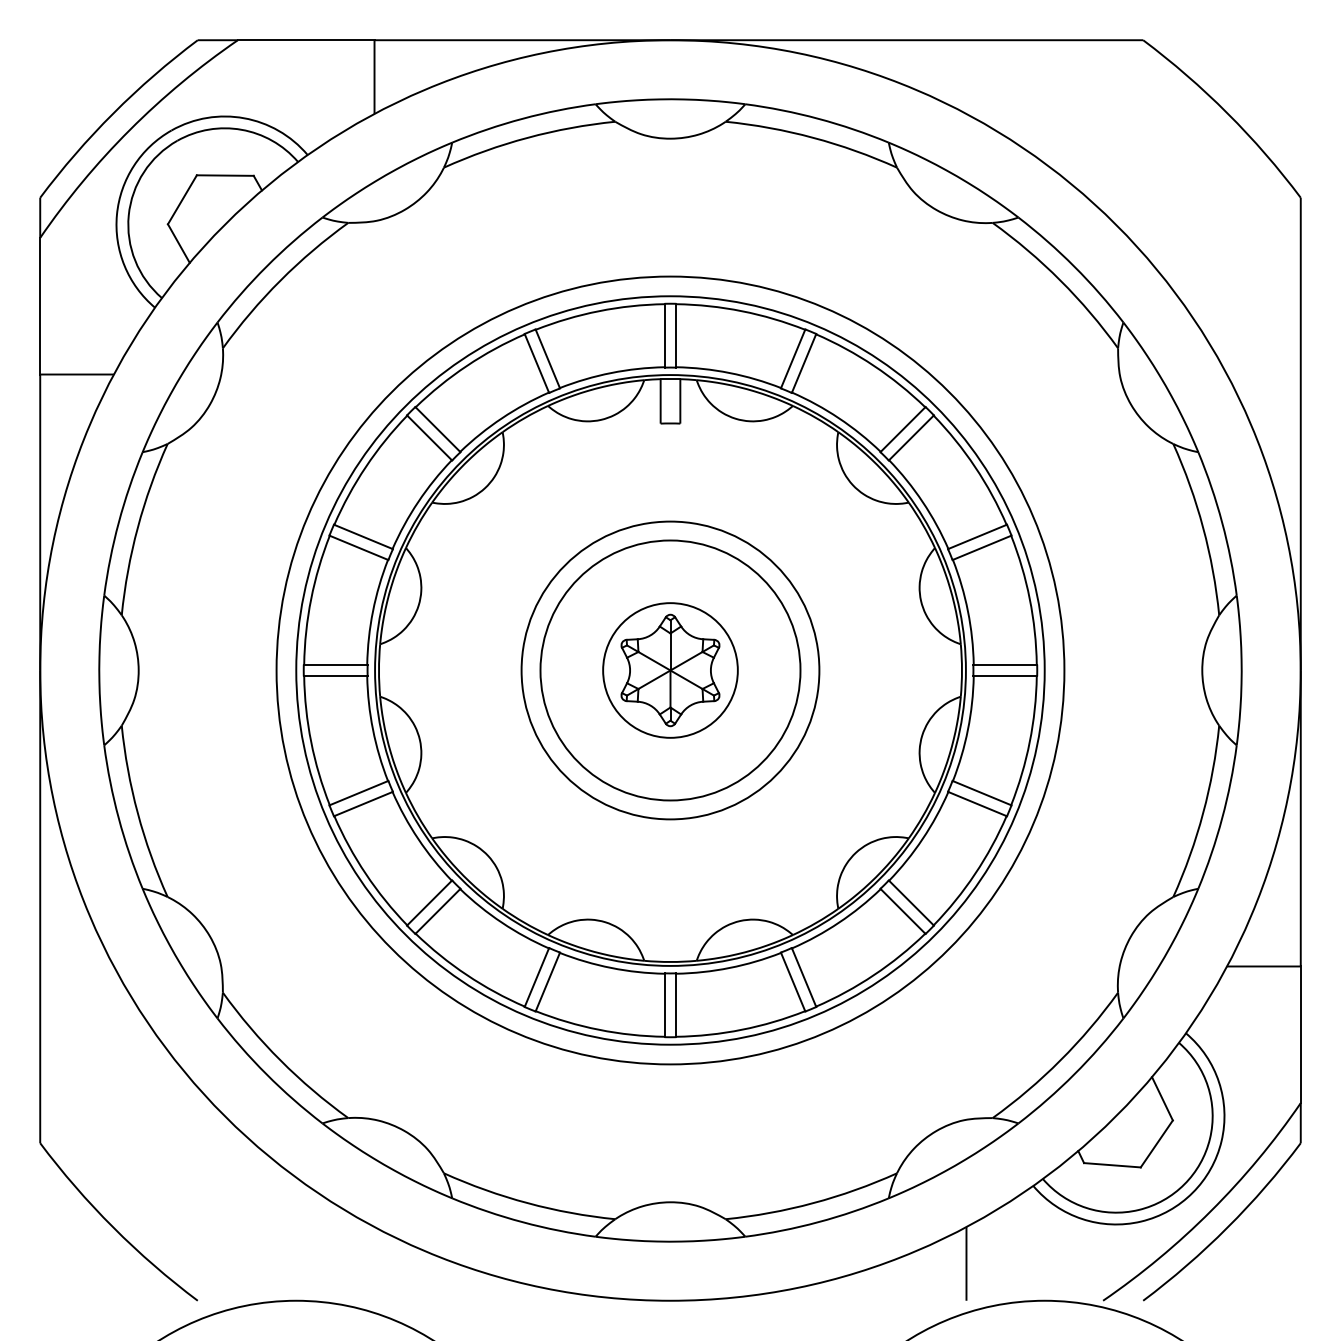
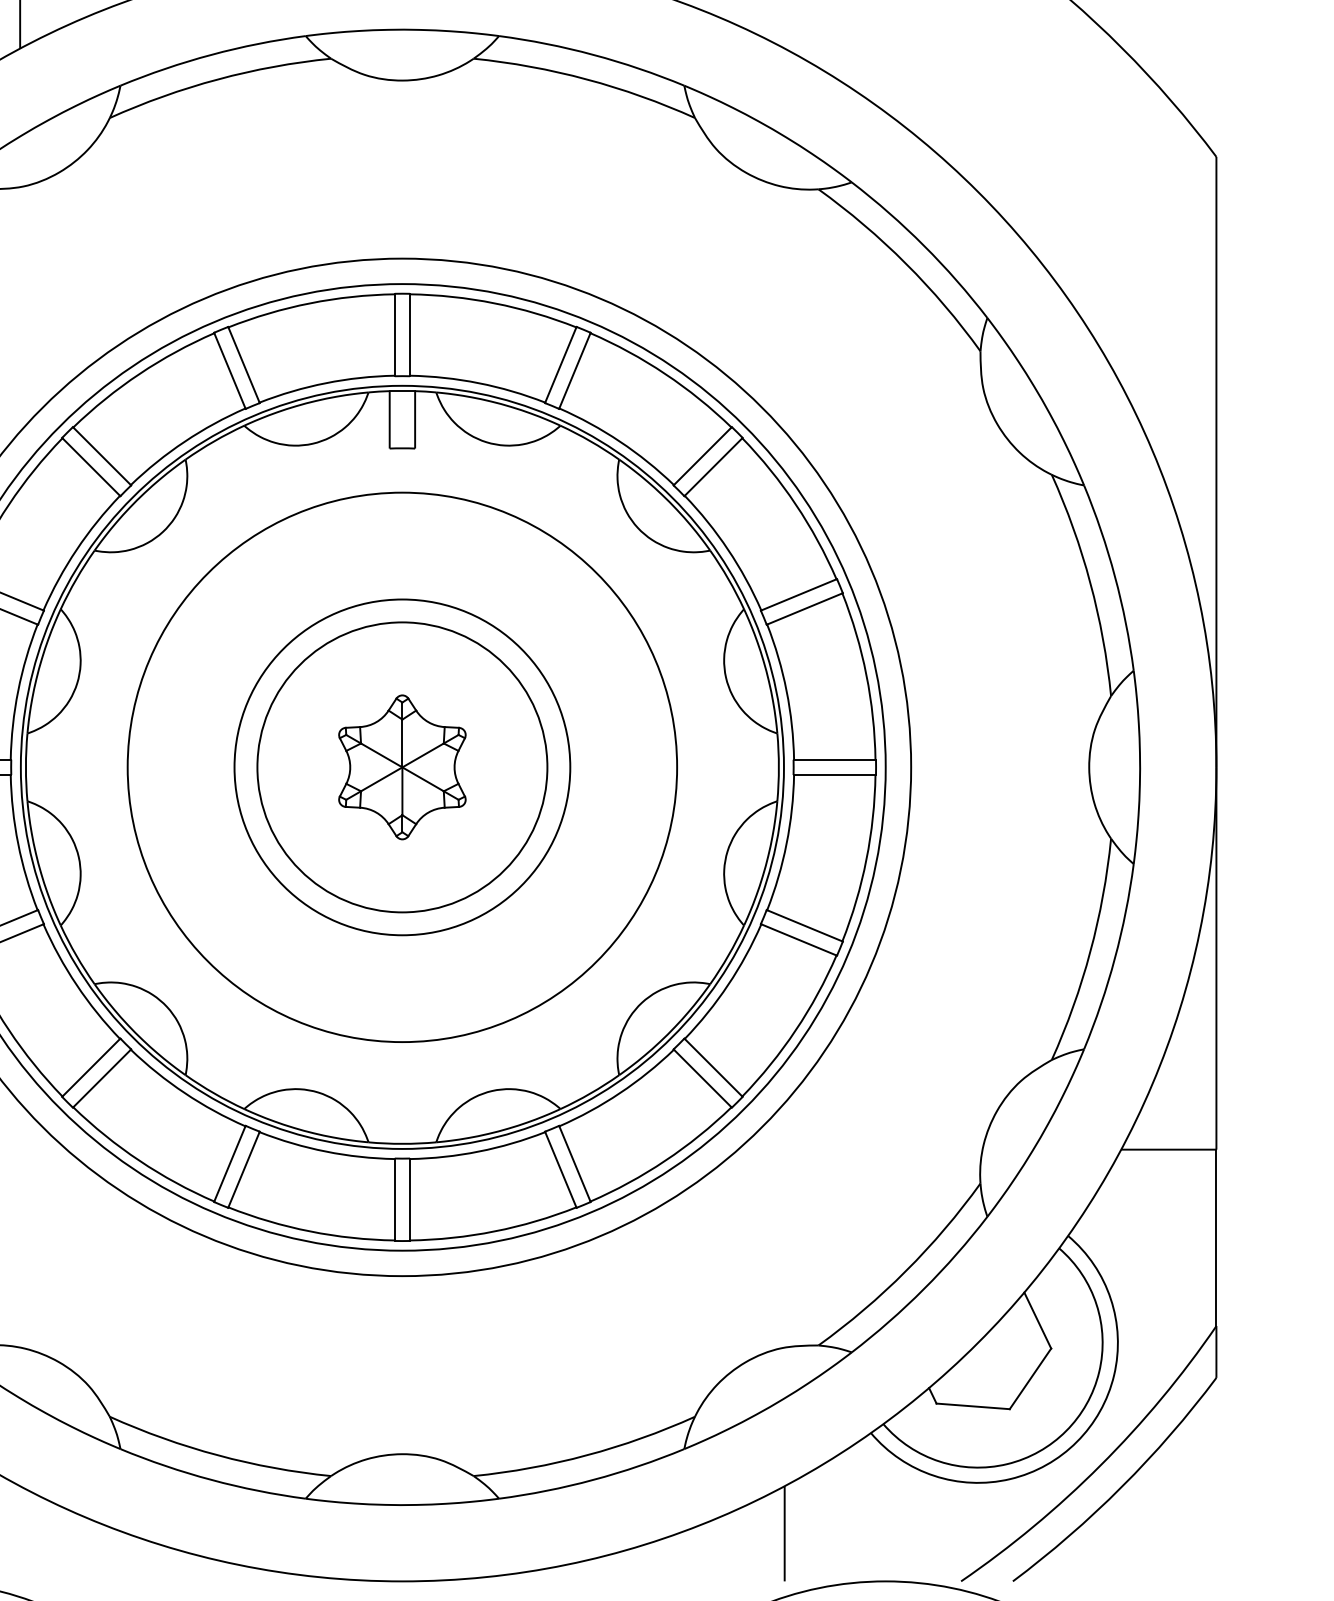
circle: (670, 670) -> (402, 767), size x1.43
circle: (670, 670) -> (402, 767), size x1.67

